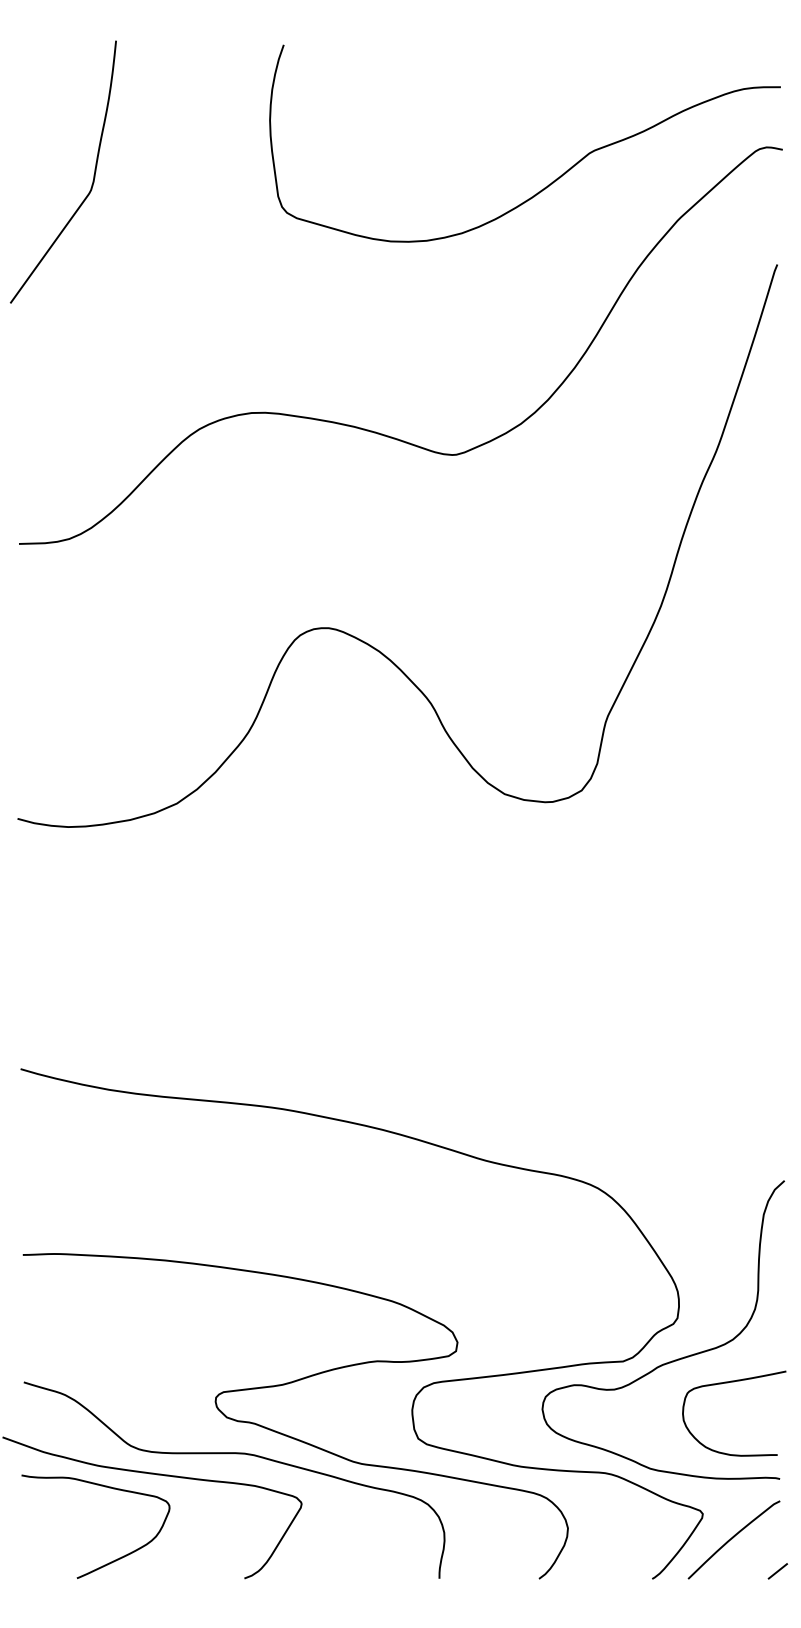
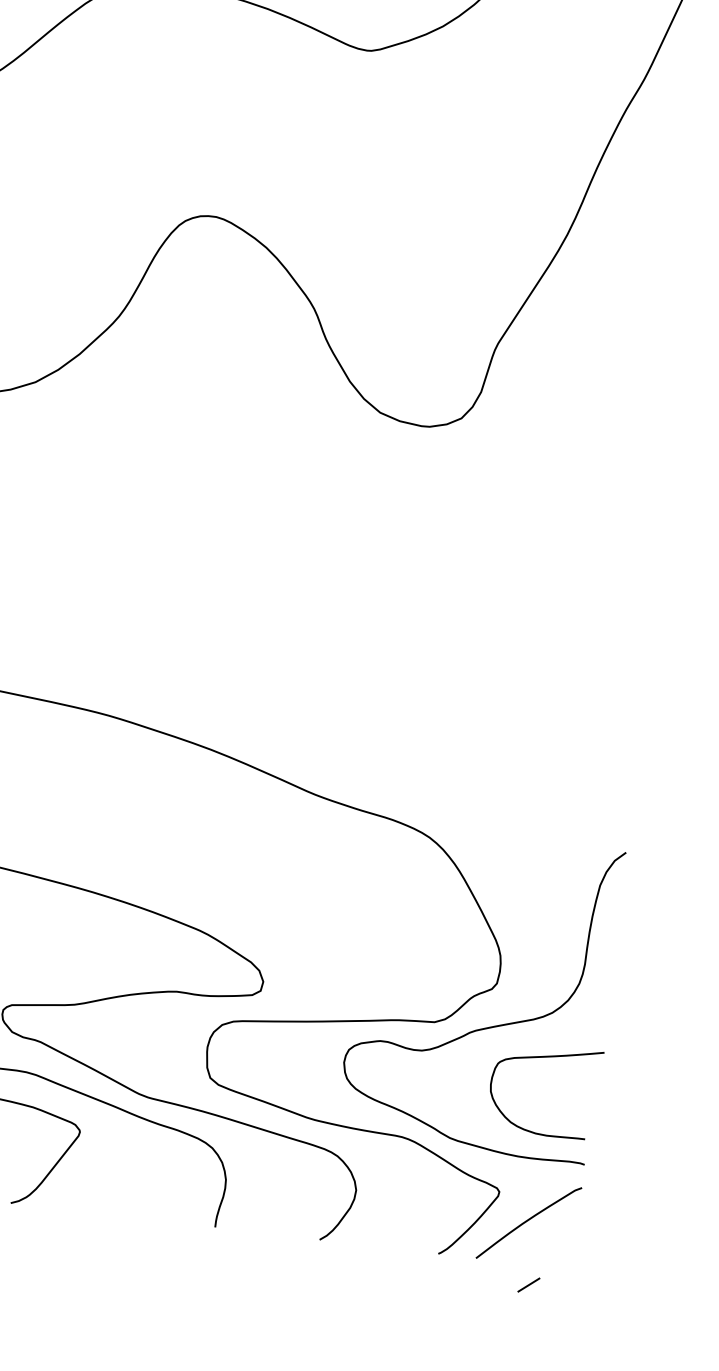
line: (777, 1571) -> (528, 1285), moved

